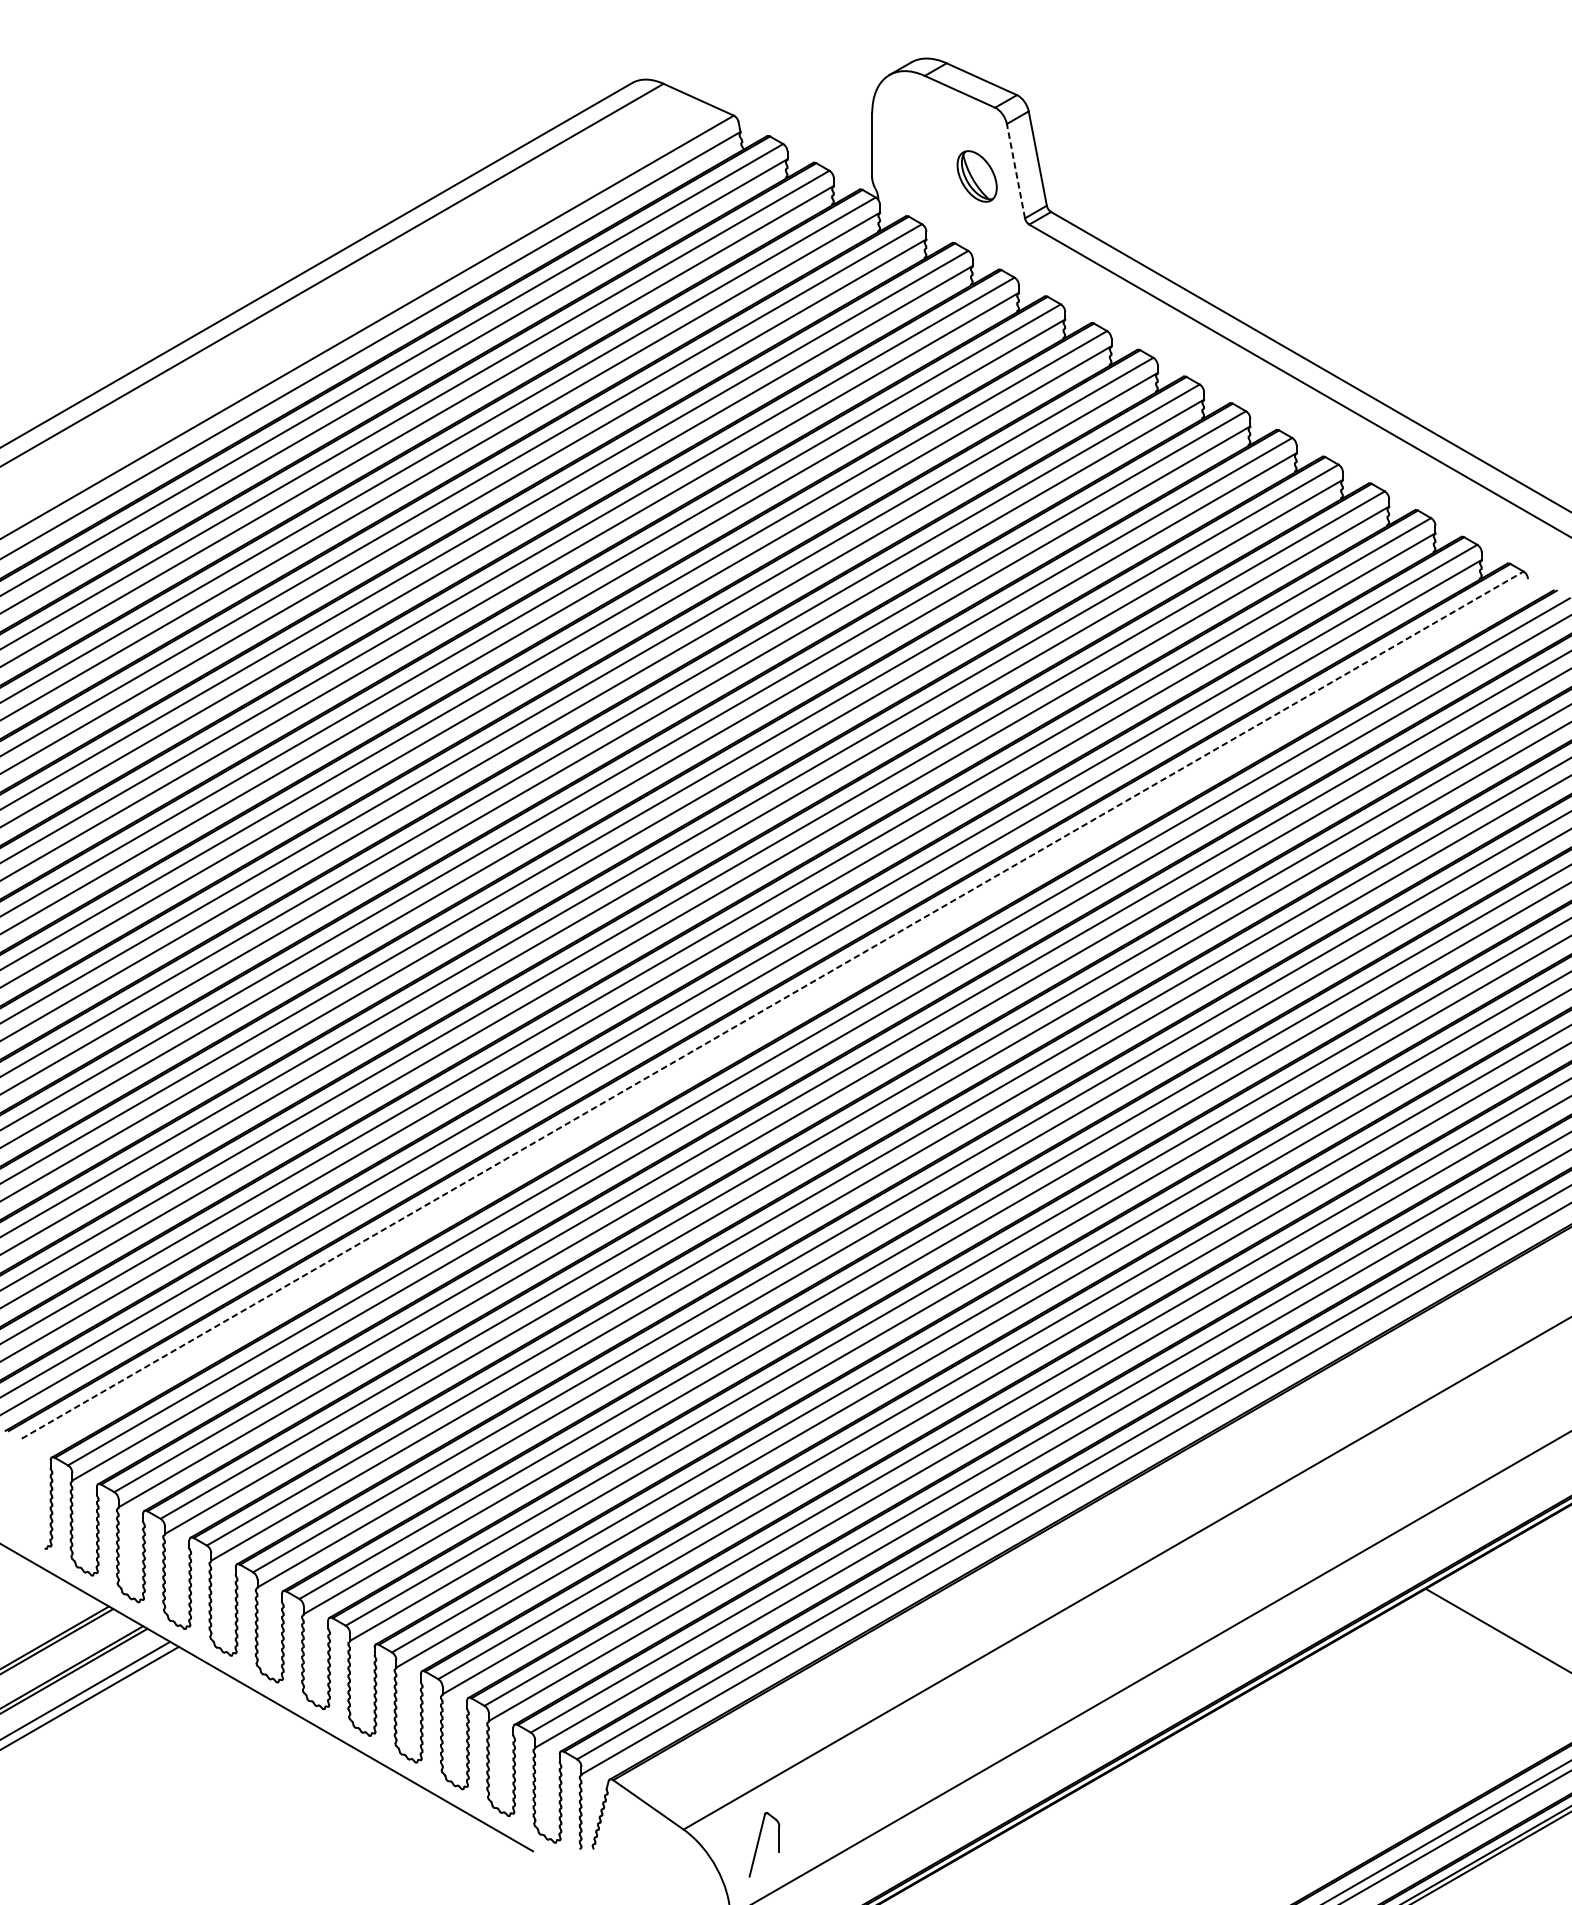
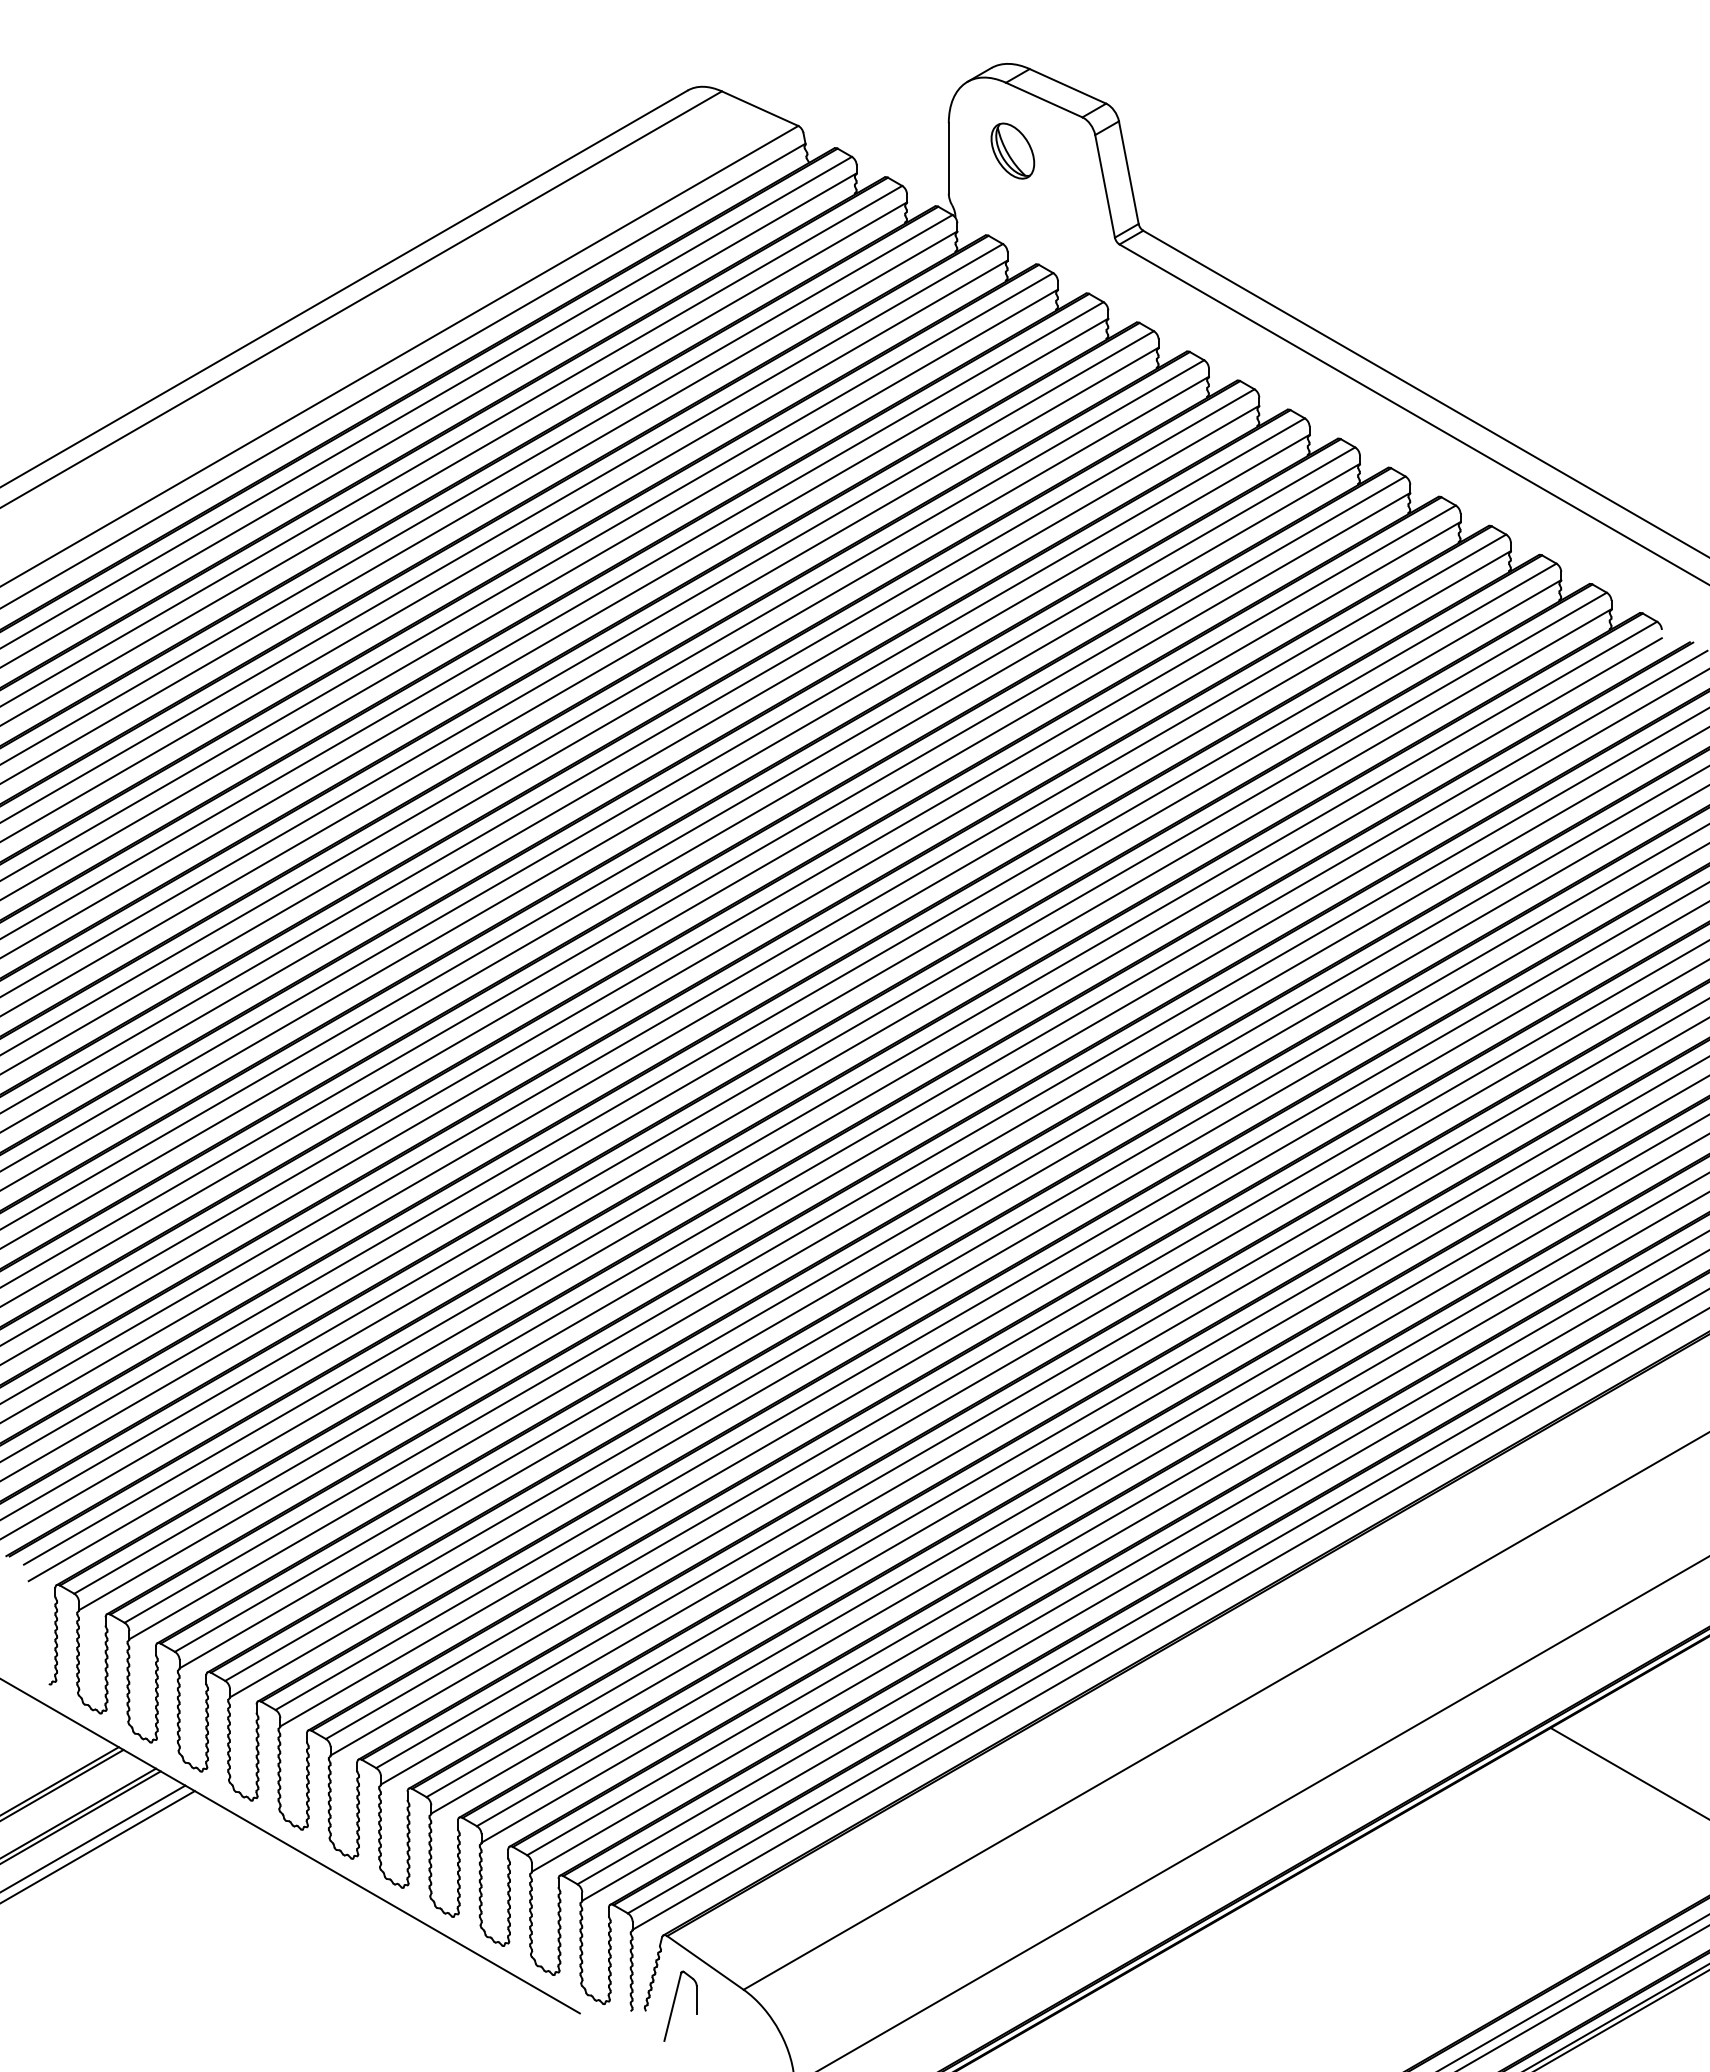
line: (1015, 170) -> (1104, 185), dashed -> solid
part: (976, 175) -> (1012, 150), moved
line: (772, 1005) -> (840, 1093), dashed -> solid
line: (776, 1020) -> (844, 1109), added
part: (764, 1844) -> (680, 2005), moved

